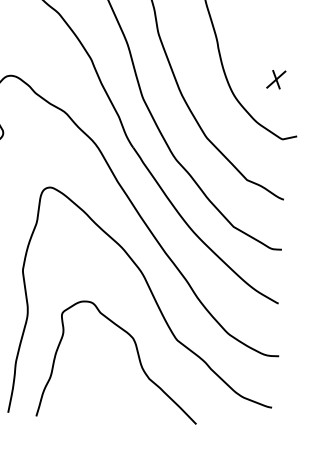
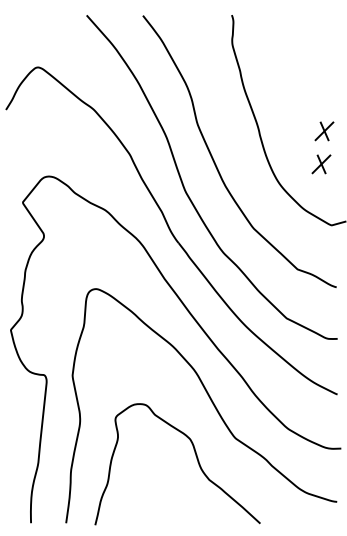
part: (281, 47) -> (324, 131), added

